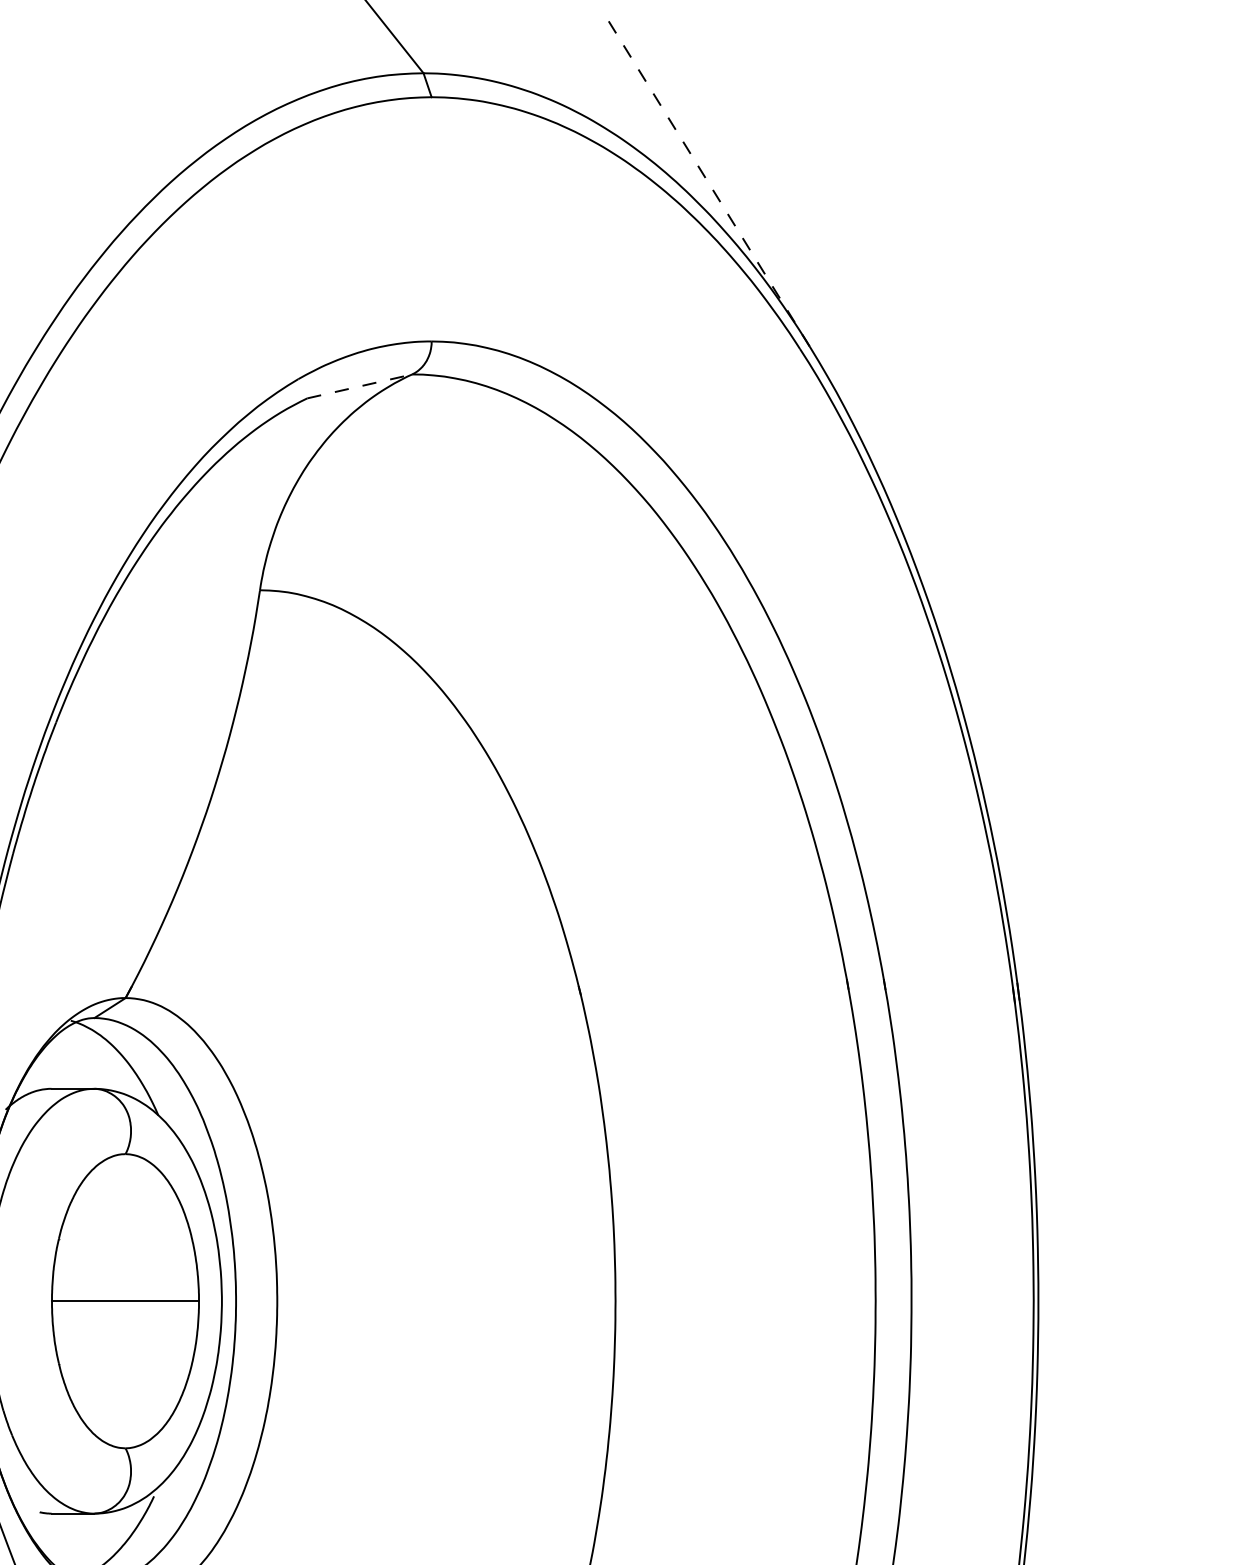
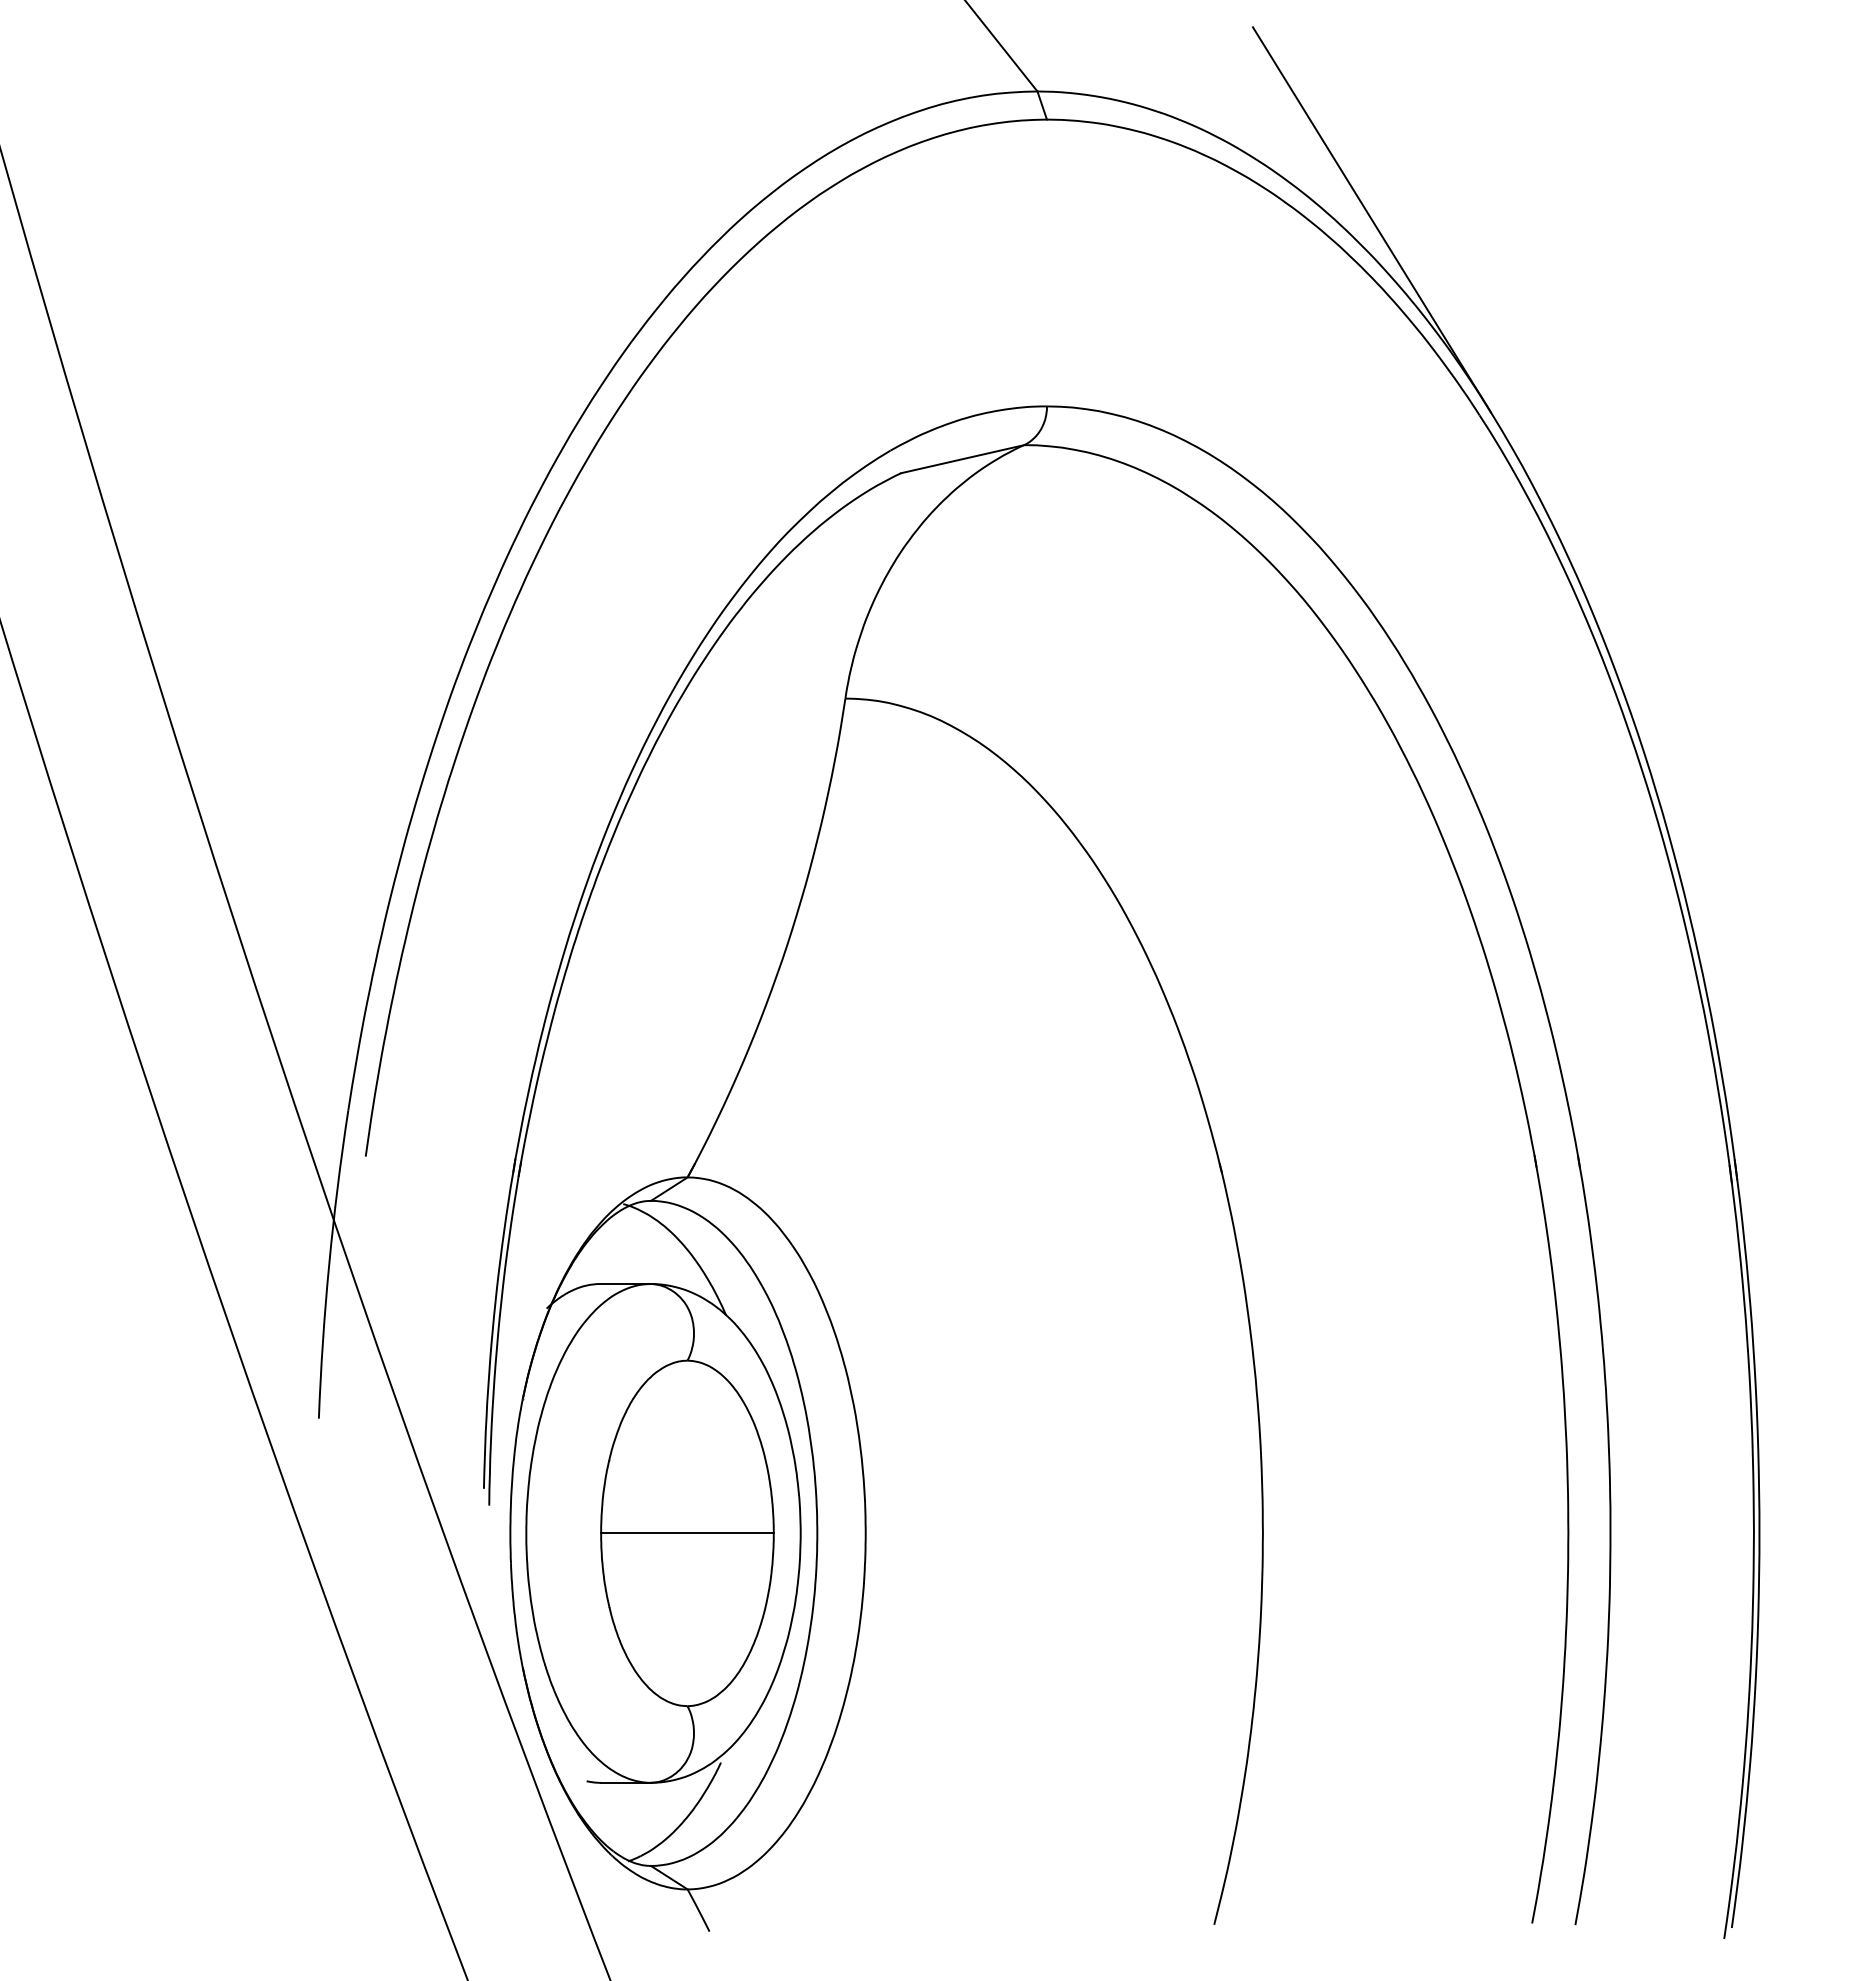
line: (708, 182) -> (1371, 219), dashed -> solid
line: (360, 386) -> (963, 459), dashed -> solid

